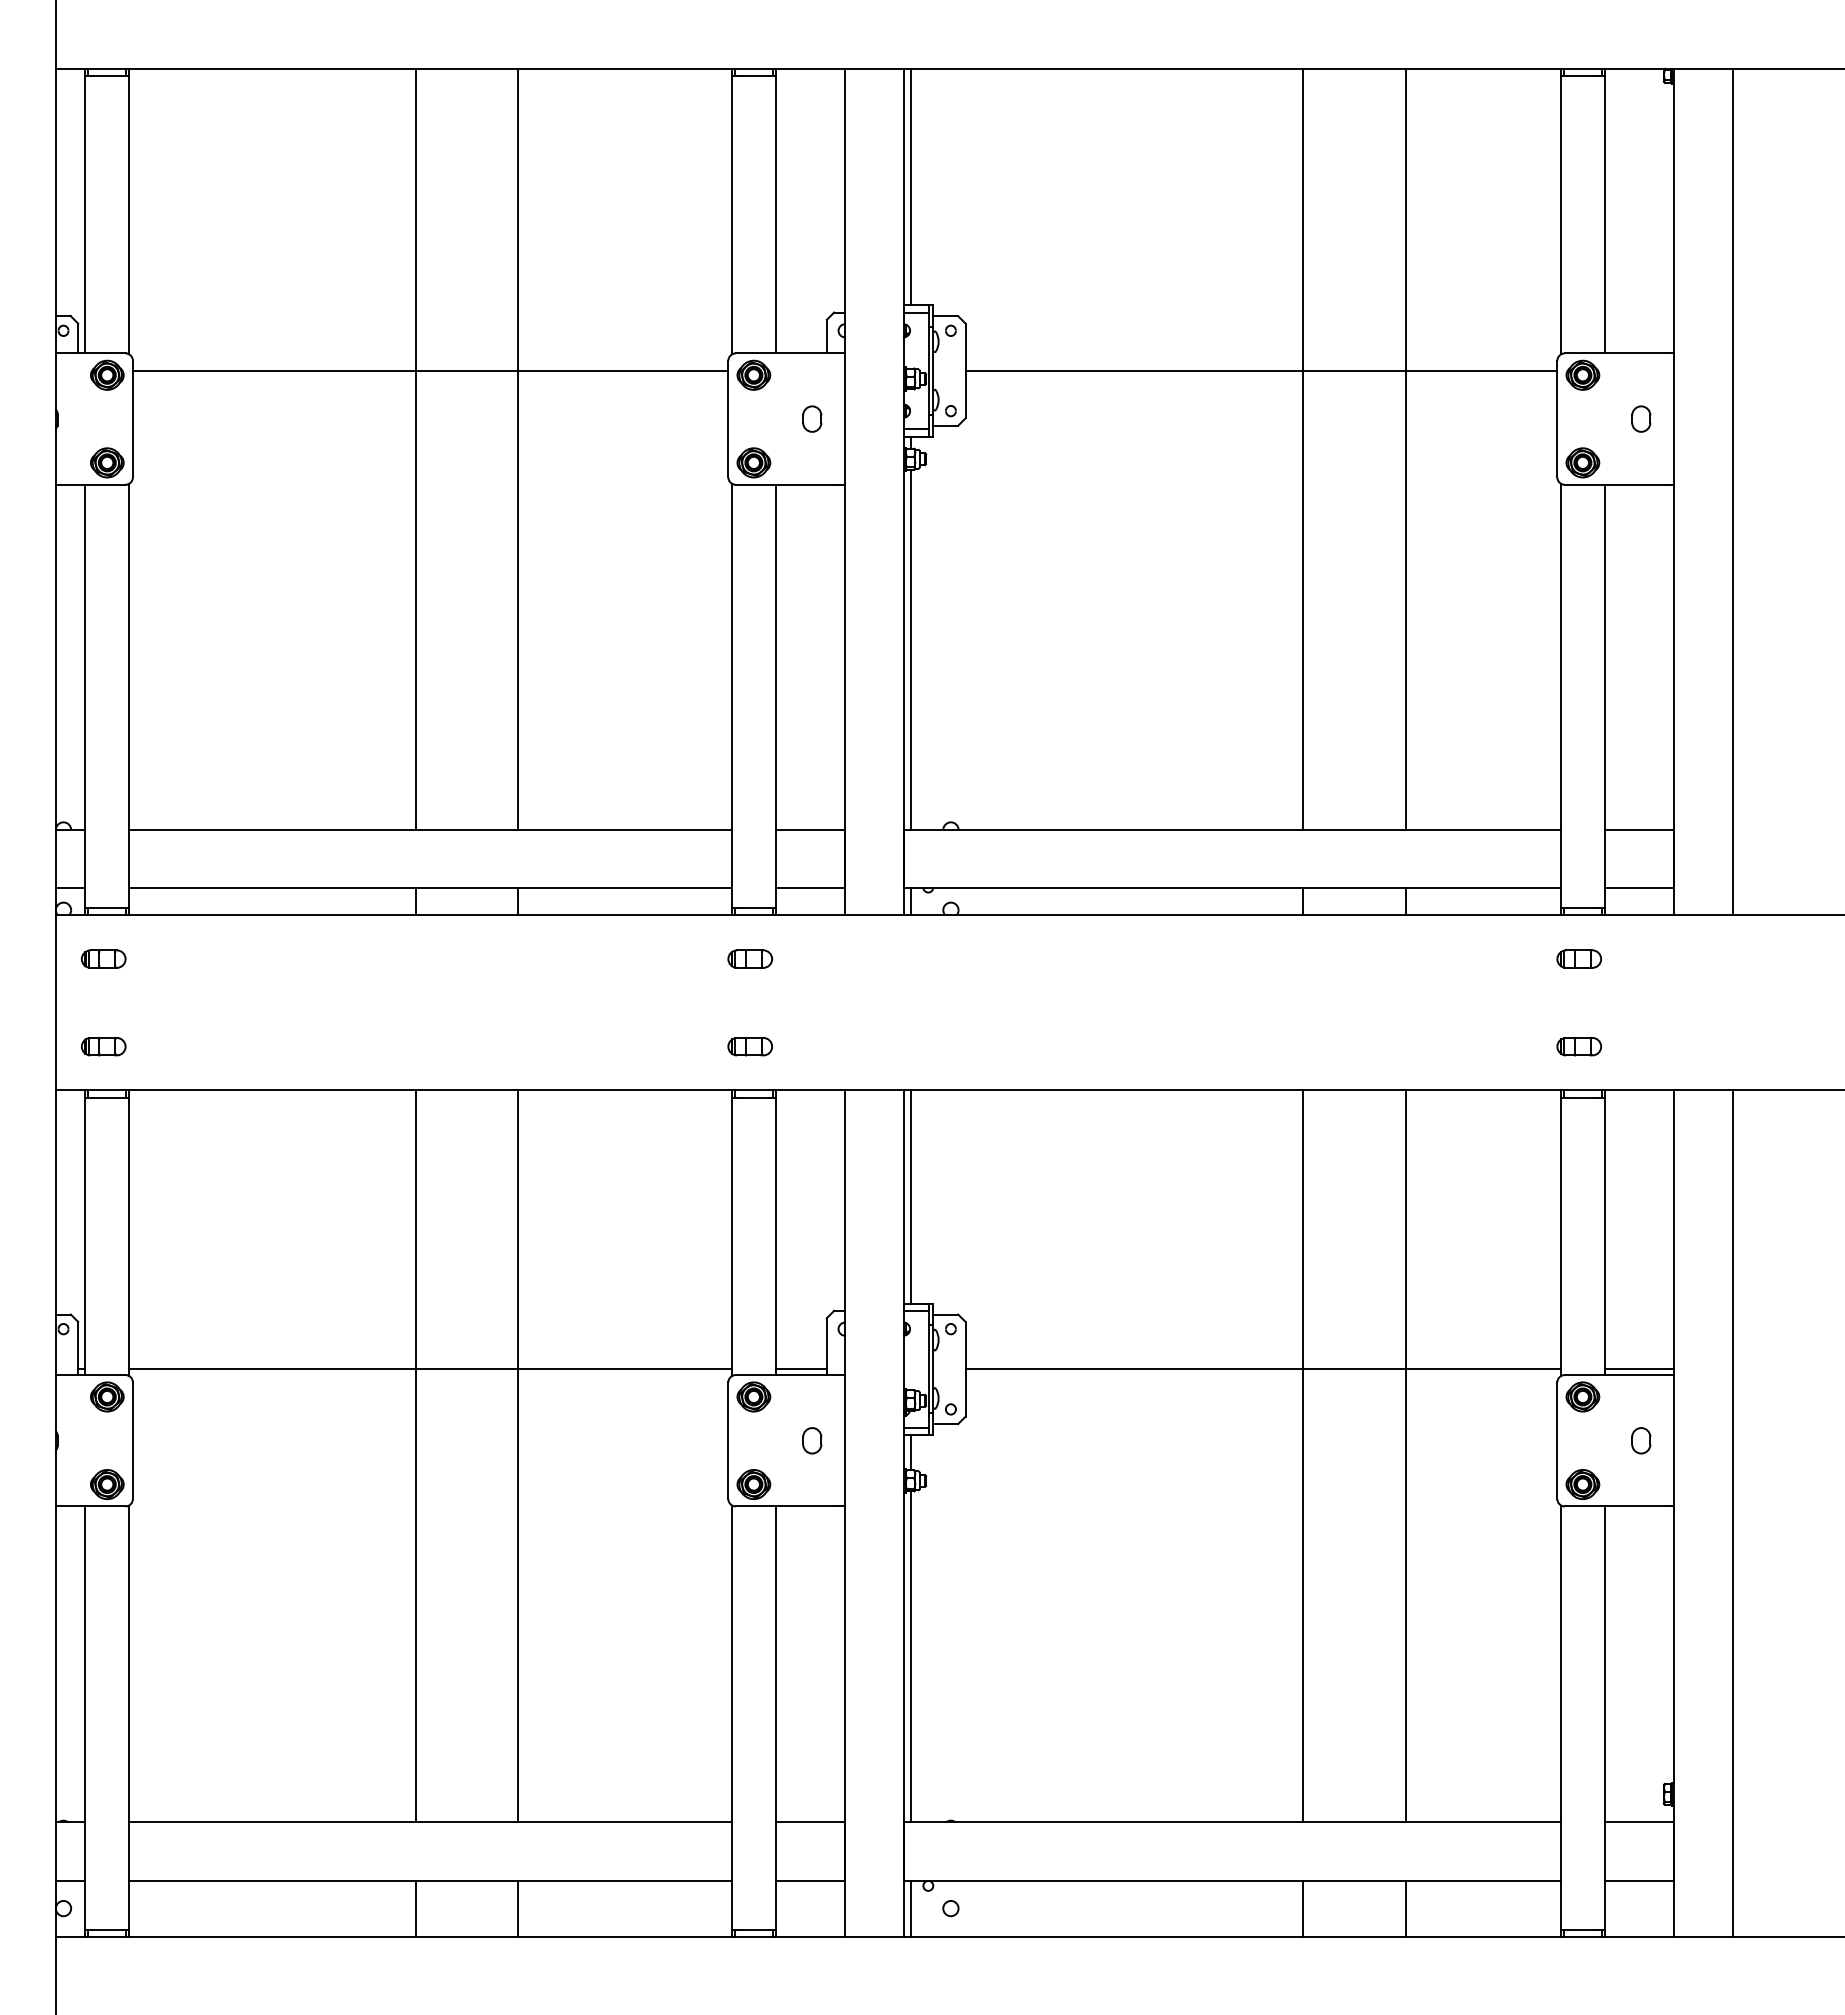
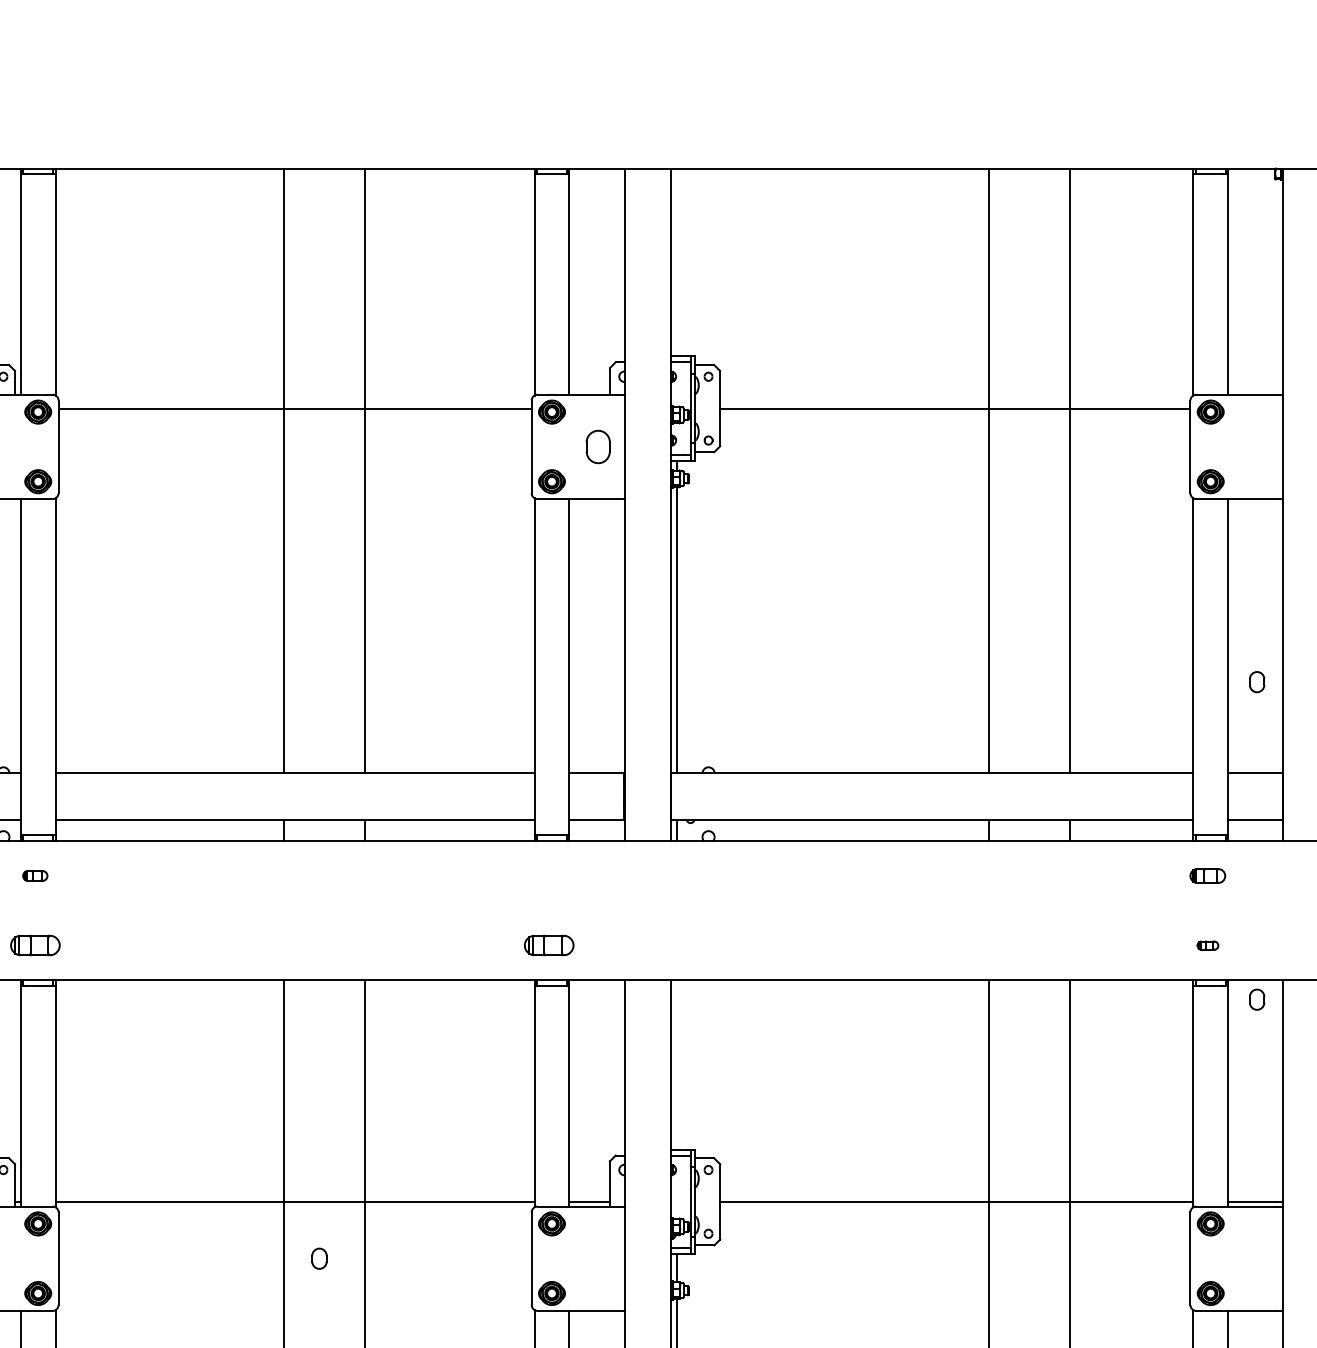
line: (910, 186) -> (676, 262), removed
part: (812, 418) -> (598, 446), size x1.6
part: (1641, 418) -> (1257, 681), moved
part: (103, 958) -> (35, 875), size x0.7
part: (749, 958) -> (548, 875), removed
part: (103, 1046) -> (35, 945), size x1.4
part: (749, 1046) -> (548, 945), size x1.4
part: (1579, 1046) -> (1208, 945), size x0.6
line: (910, 1196) -> (676, 1064), removed
part: (812, 1440) -> (319, 1258), moved
part: (1641, 1440) -> (1257, 999), moved

